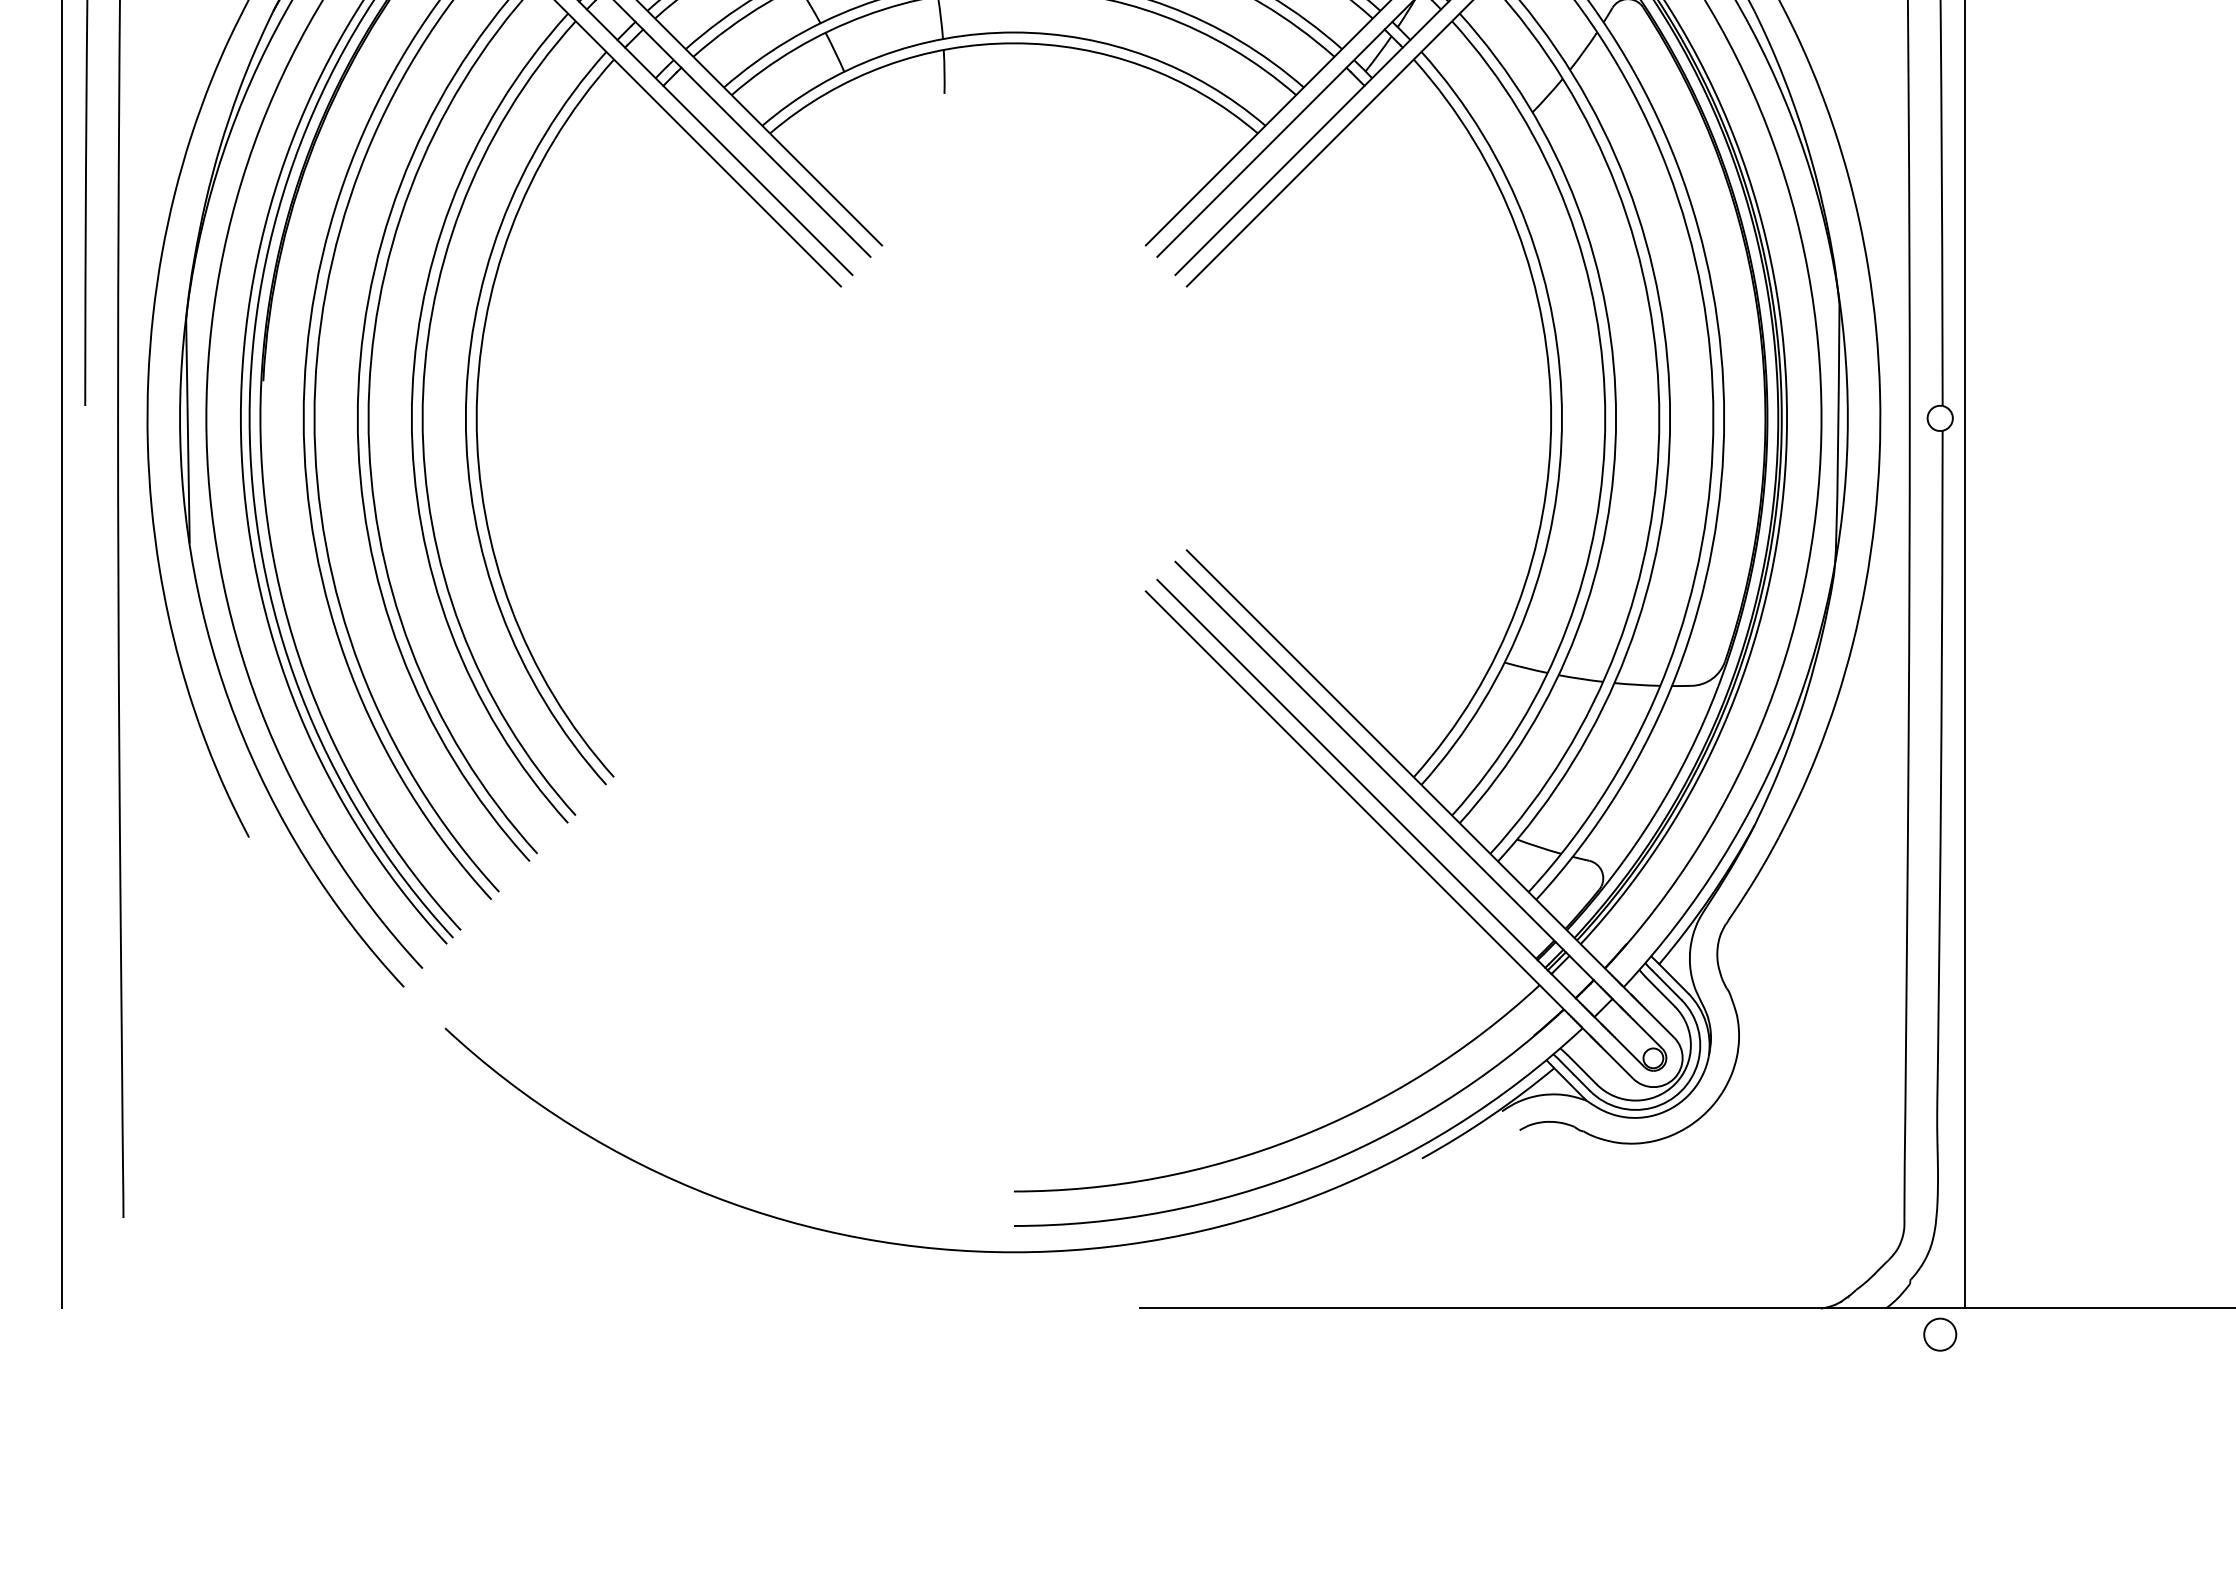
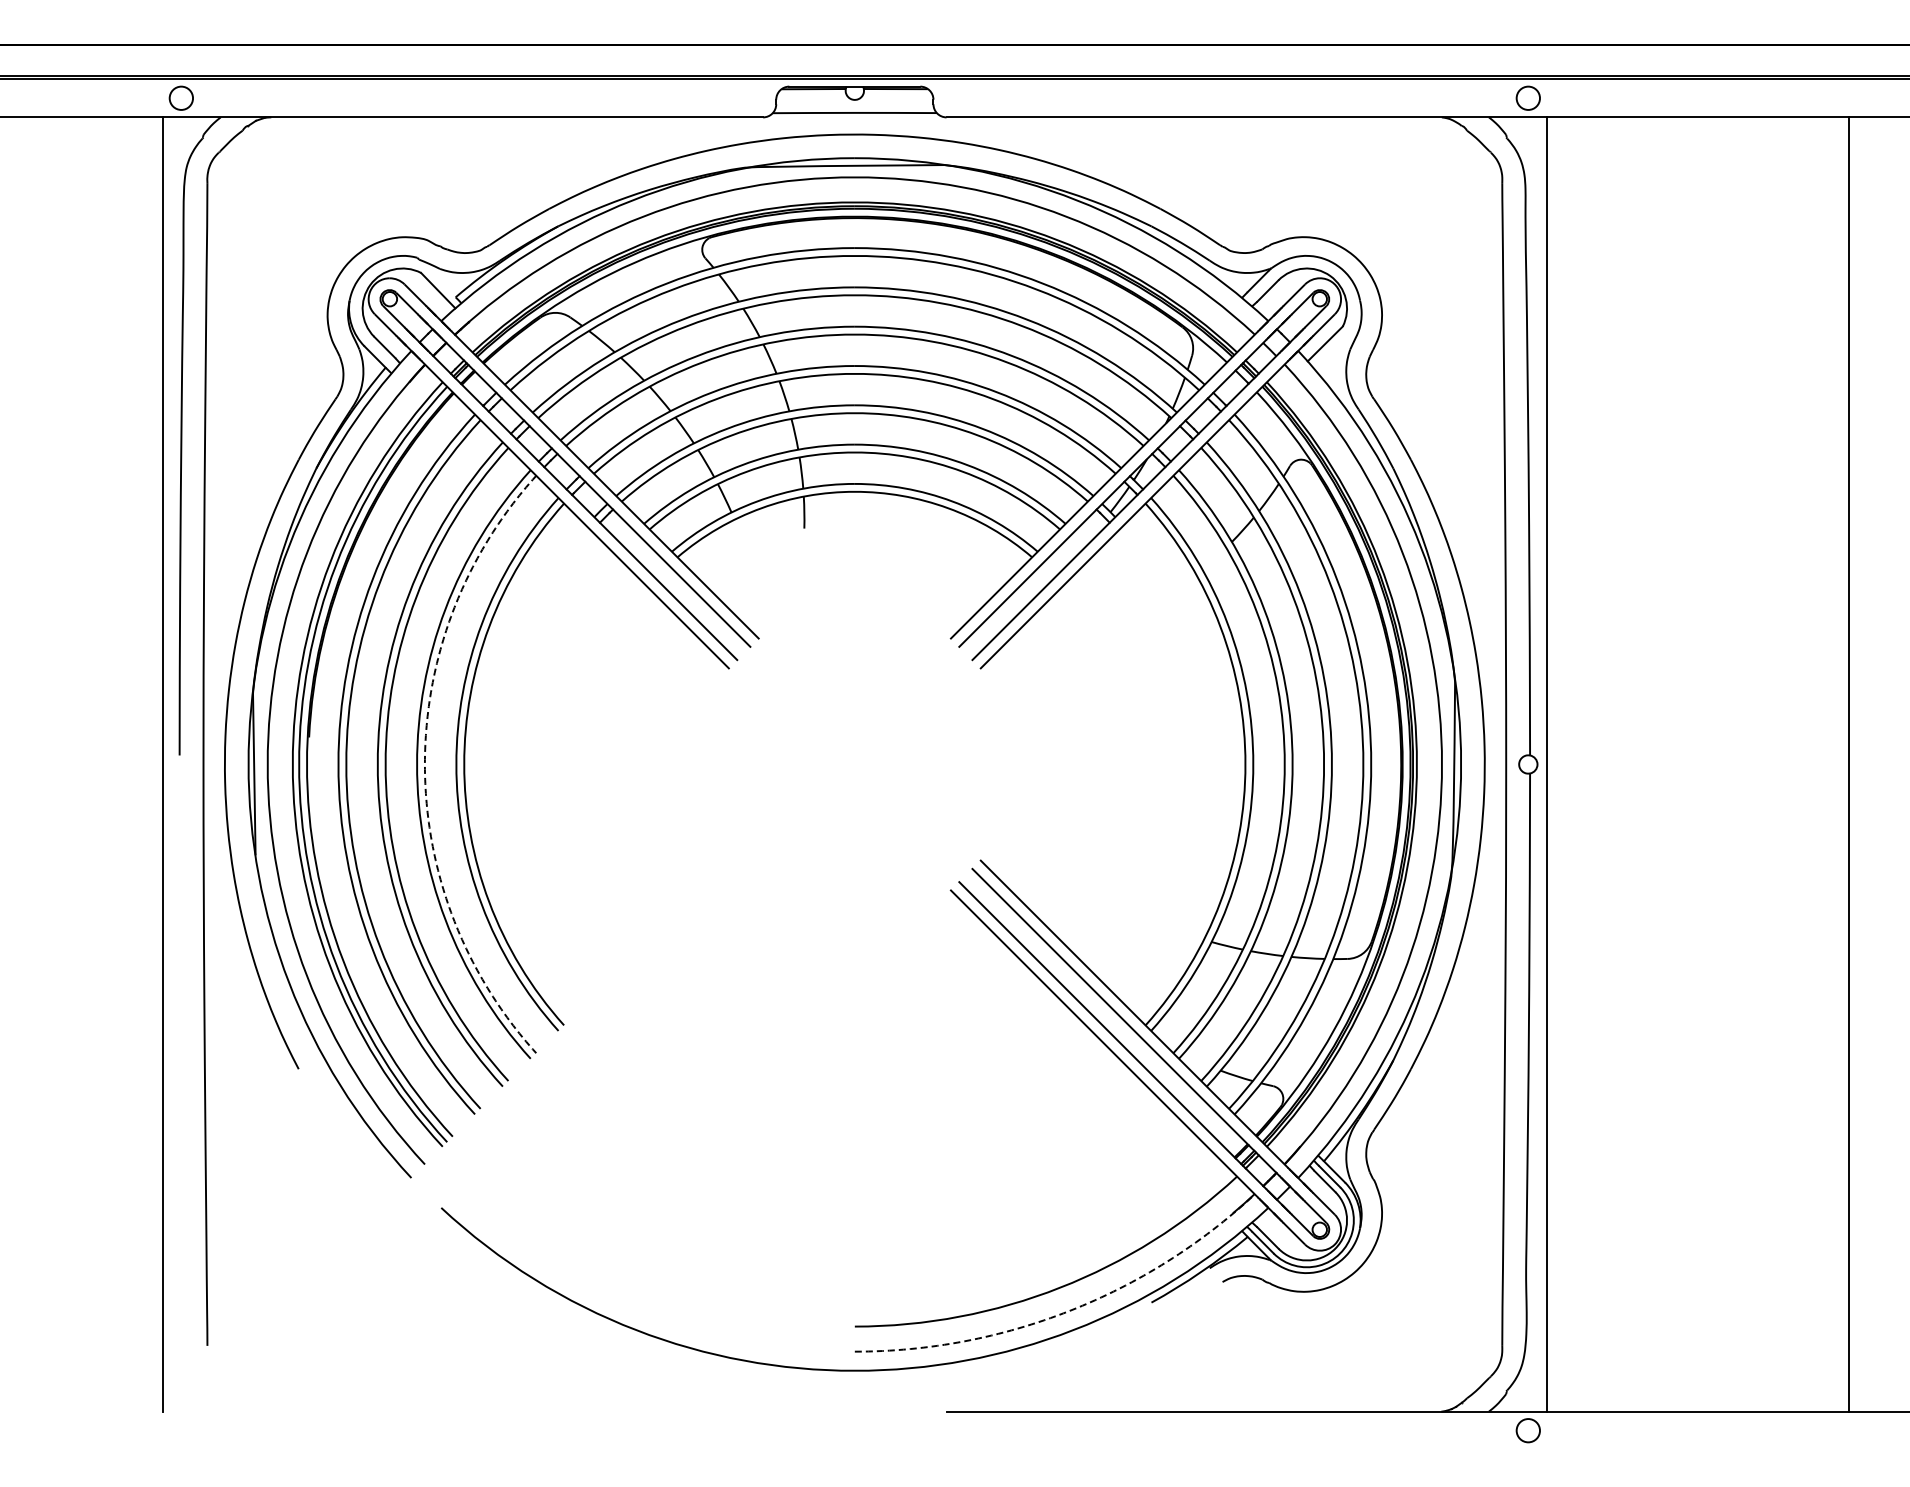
arc: (422, 418) -> (424, 764), solid -> dashed
arc: (1309, 1169) -> (1069, 1310), solid -> dashed

